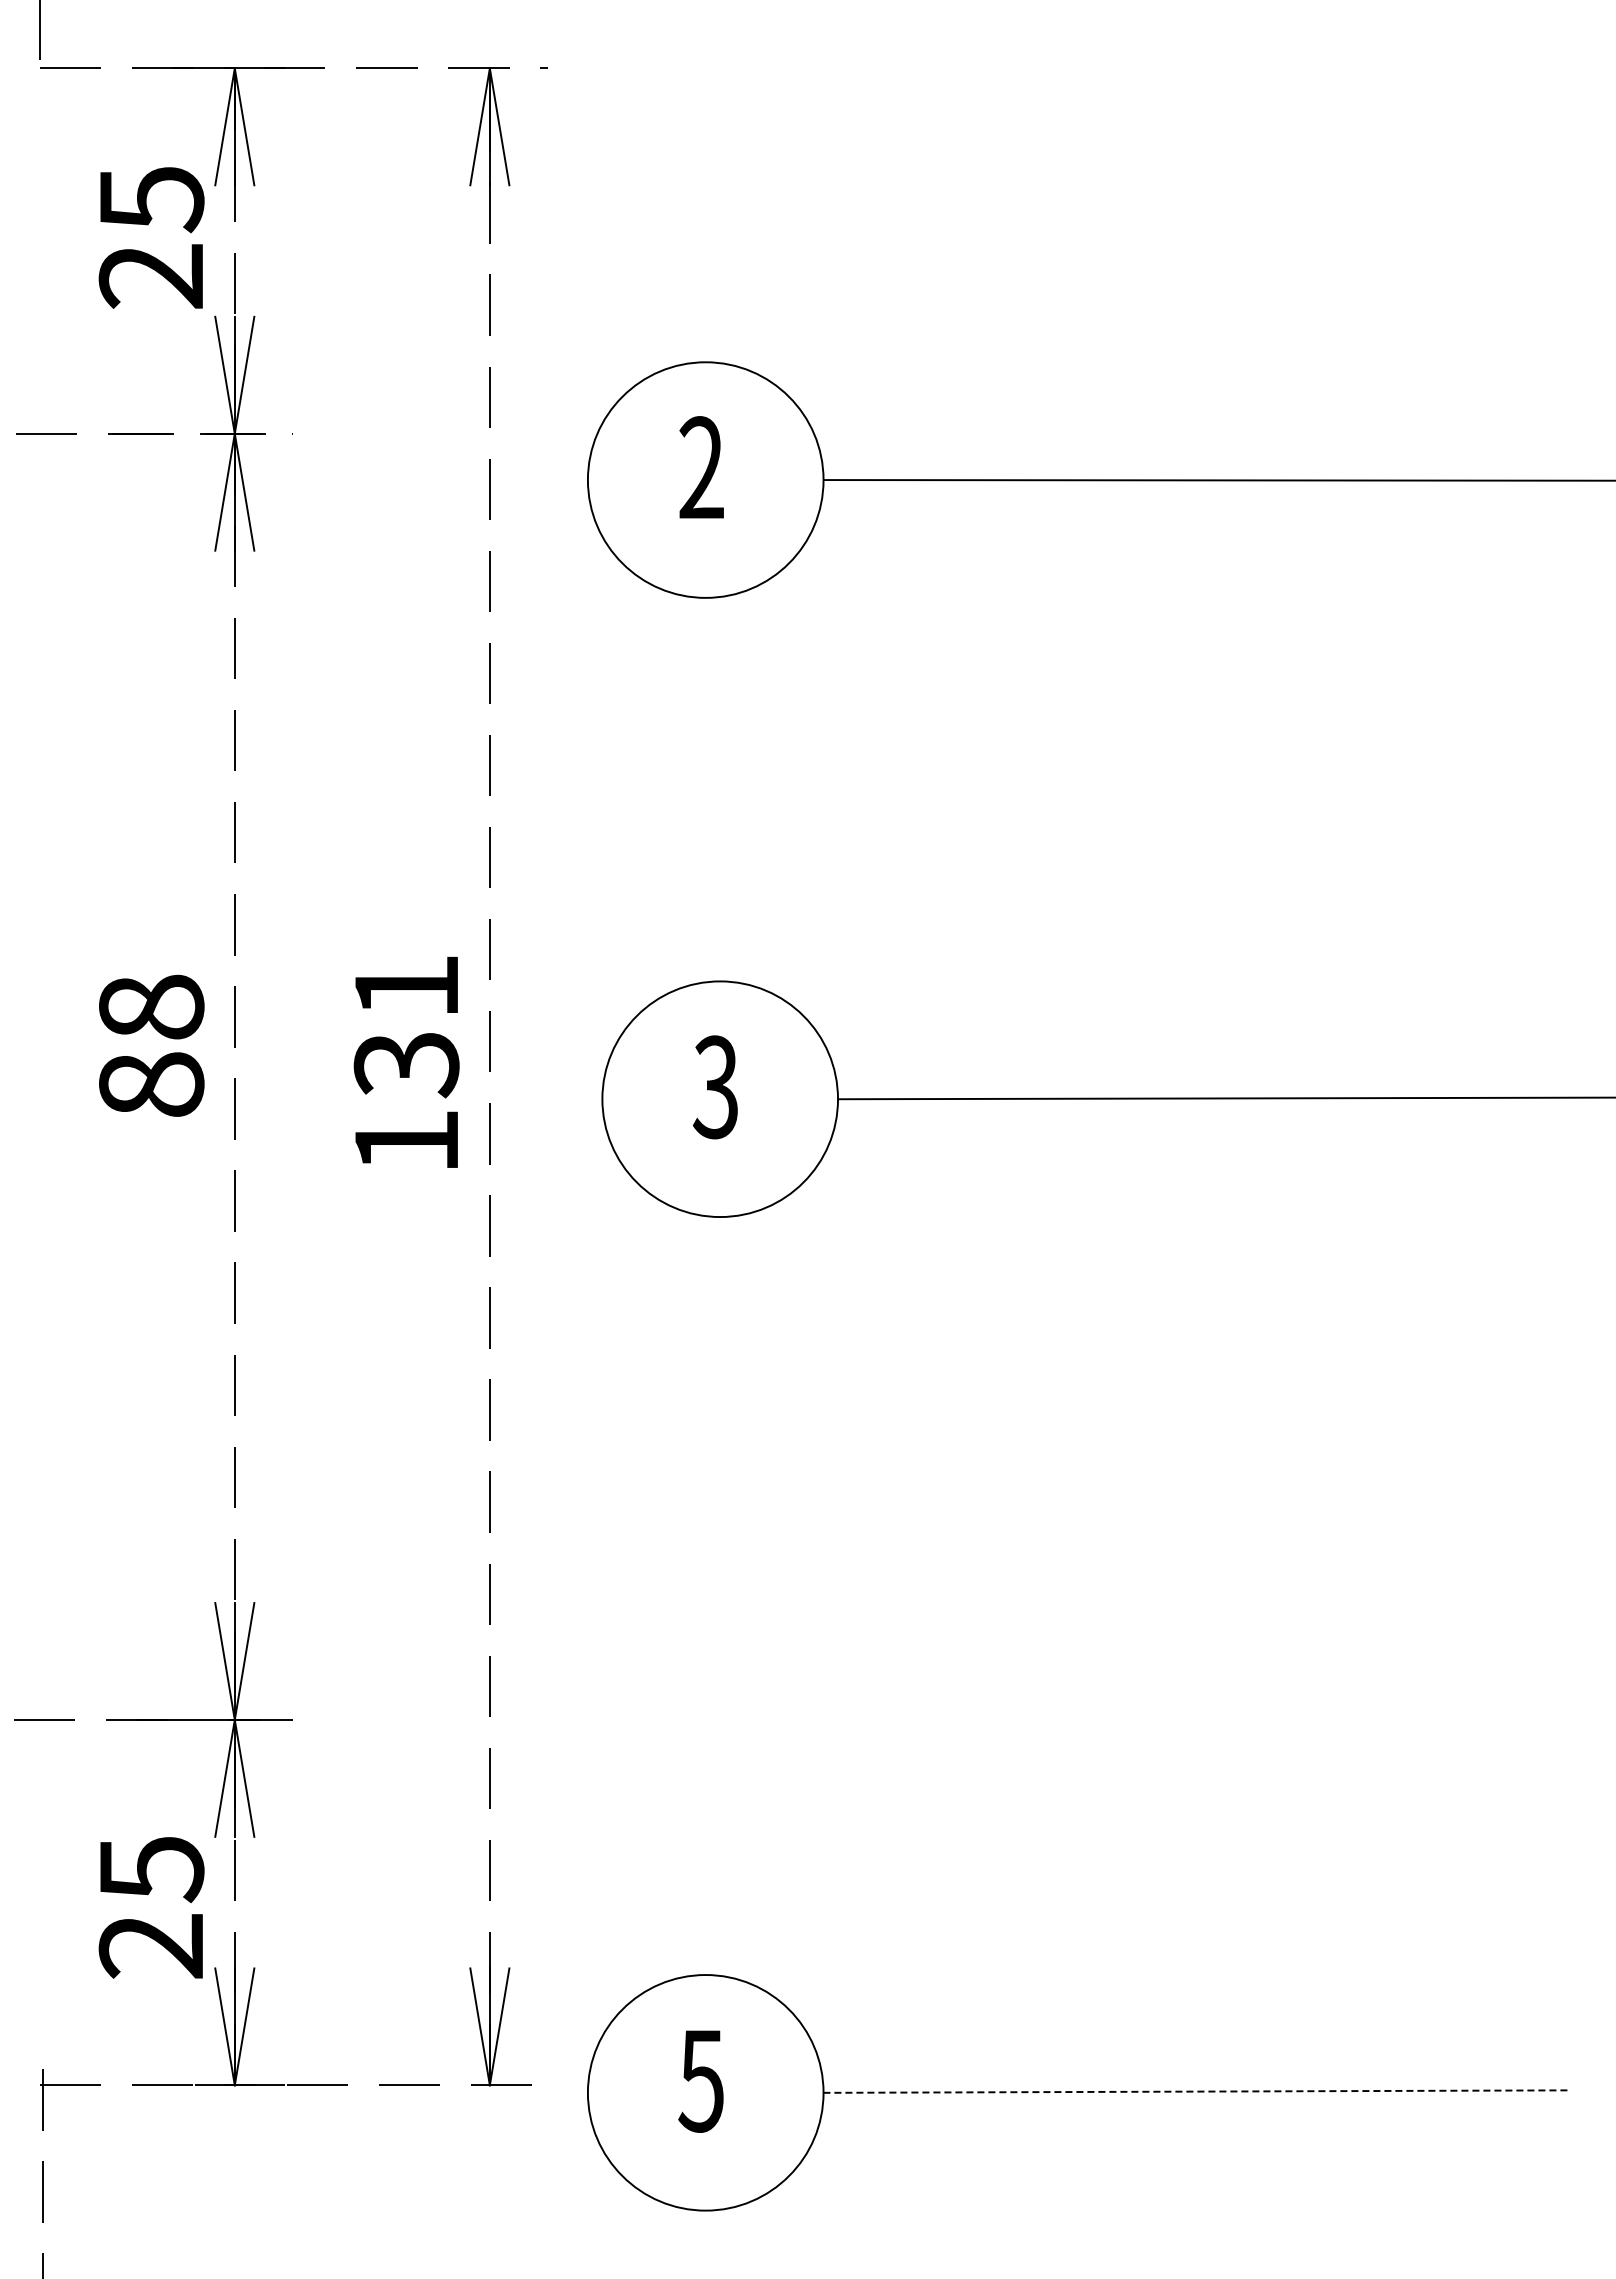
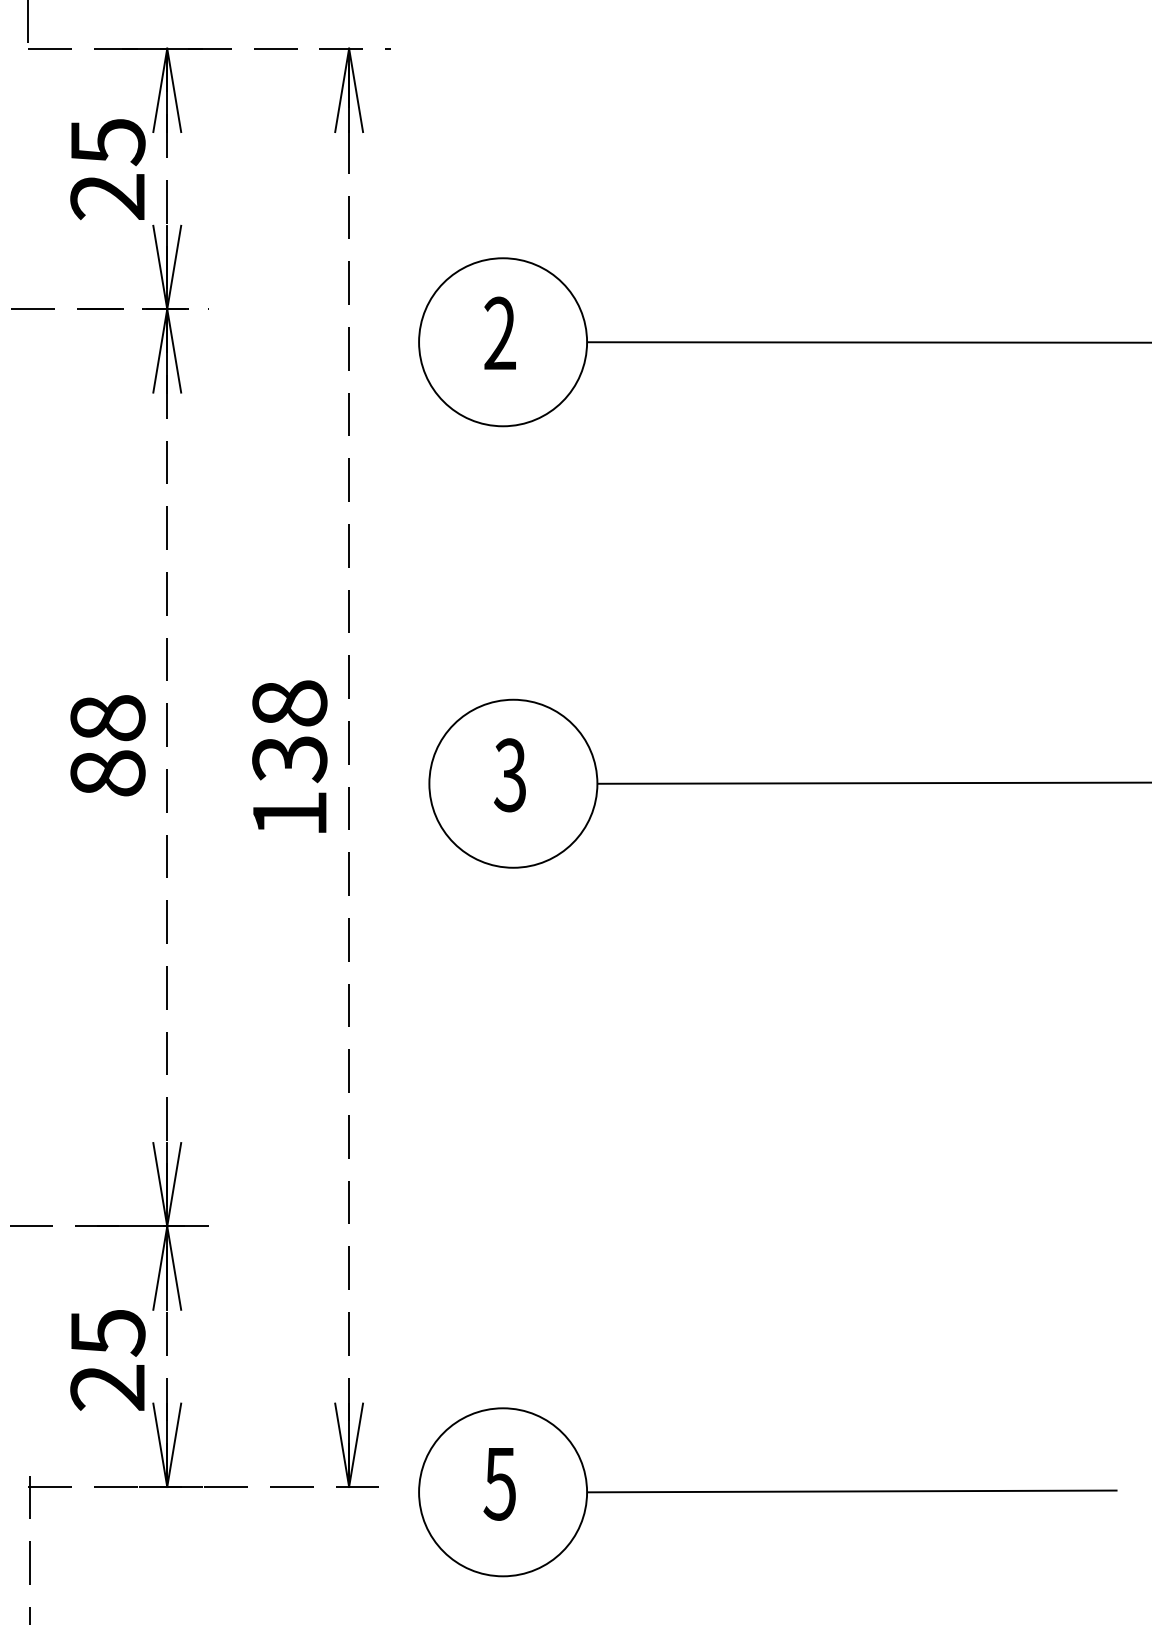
text: (406, 986) -> (289, 703), 131 -> 138
line: (1195, 2091) -> (852, 1491), dashed -> solid

